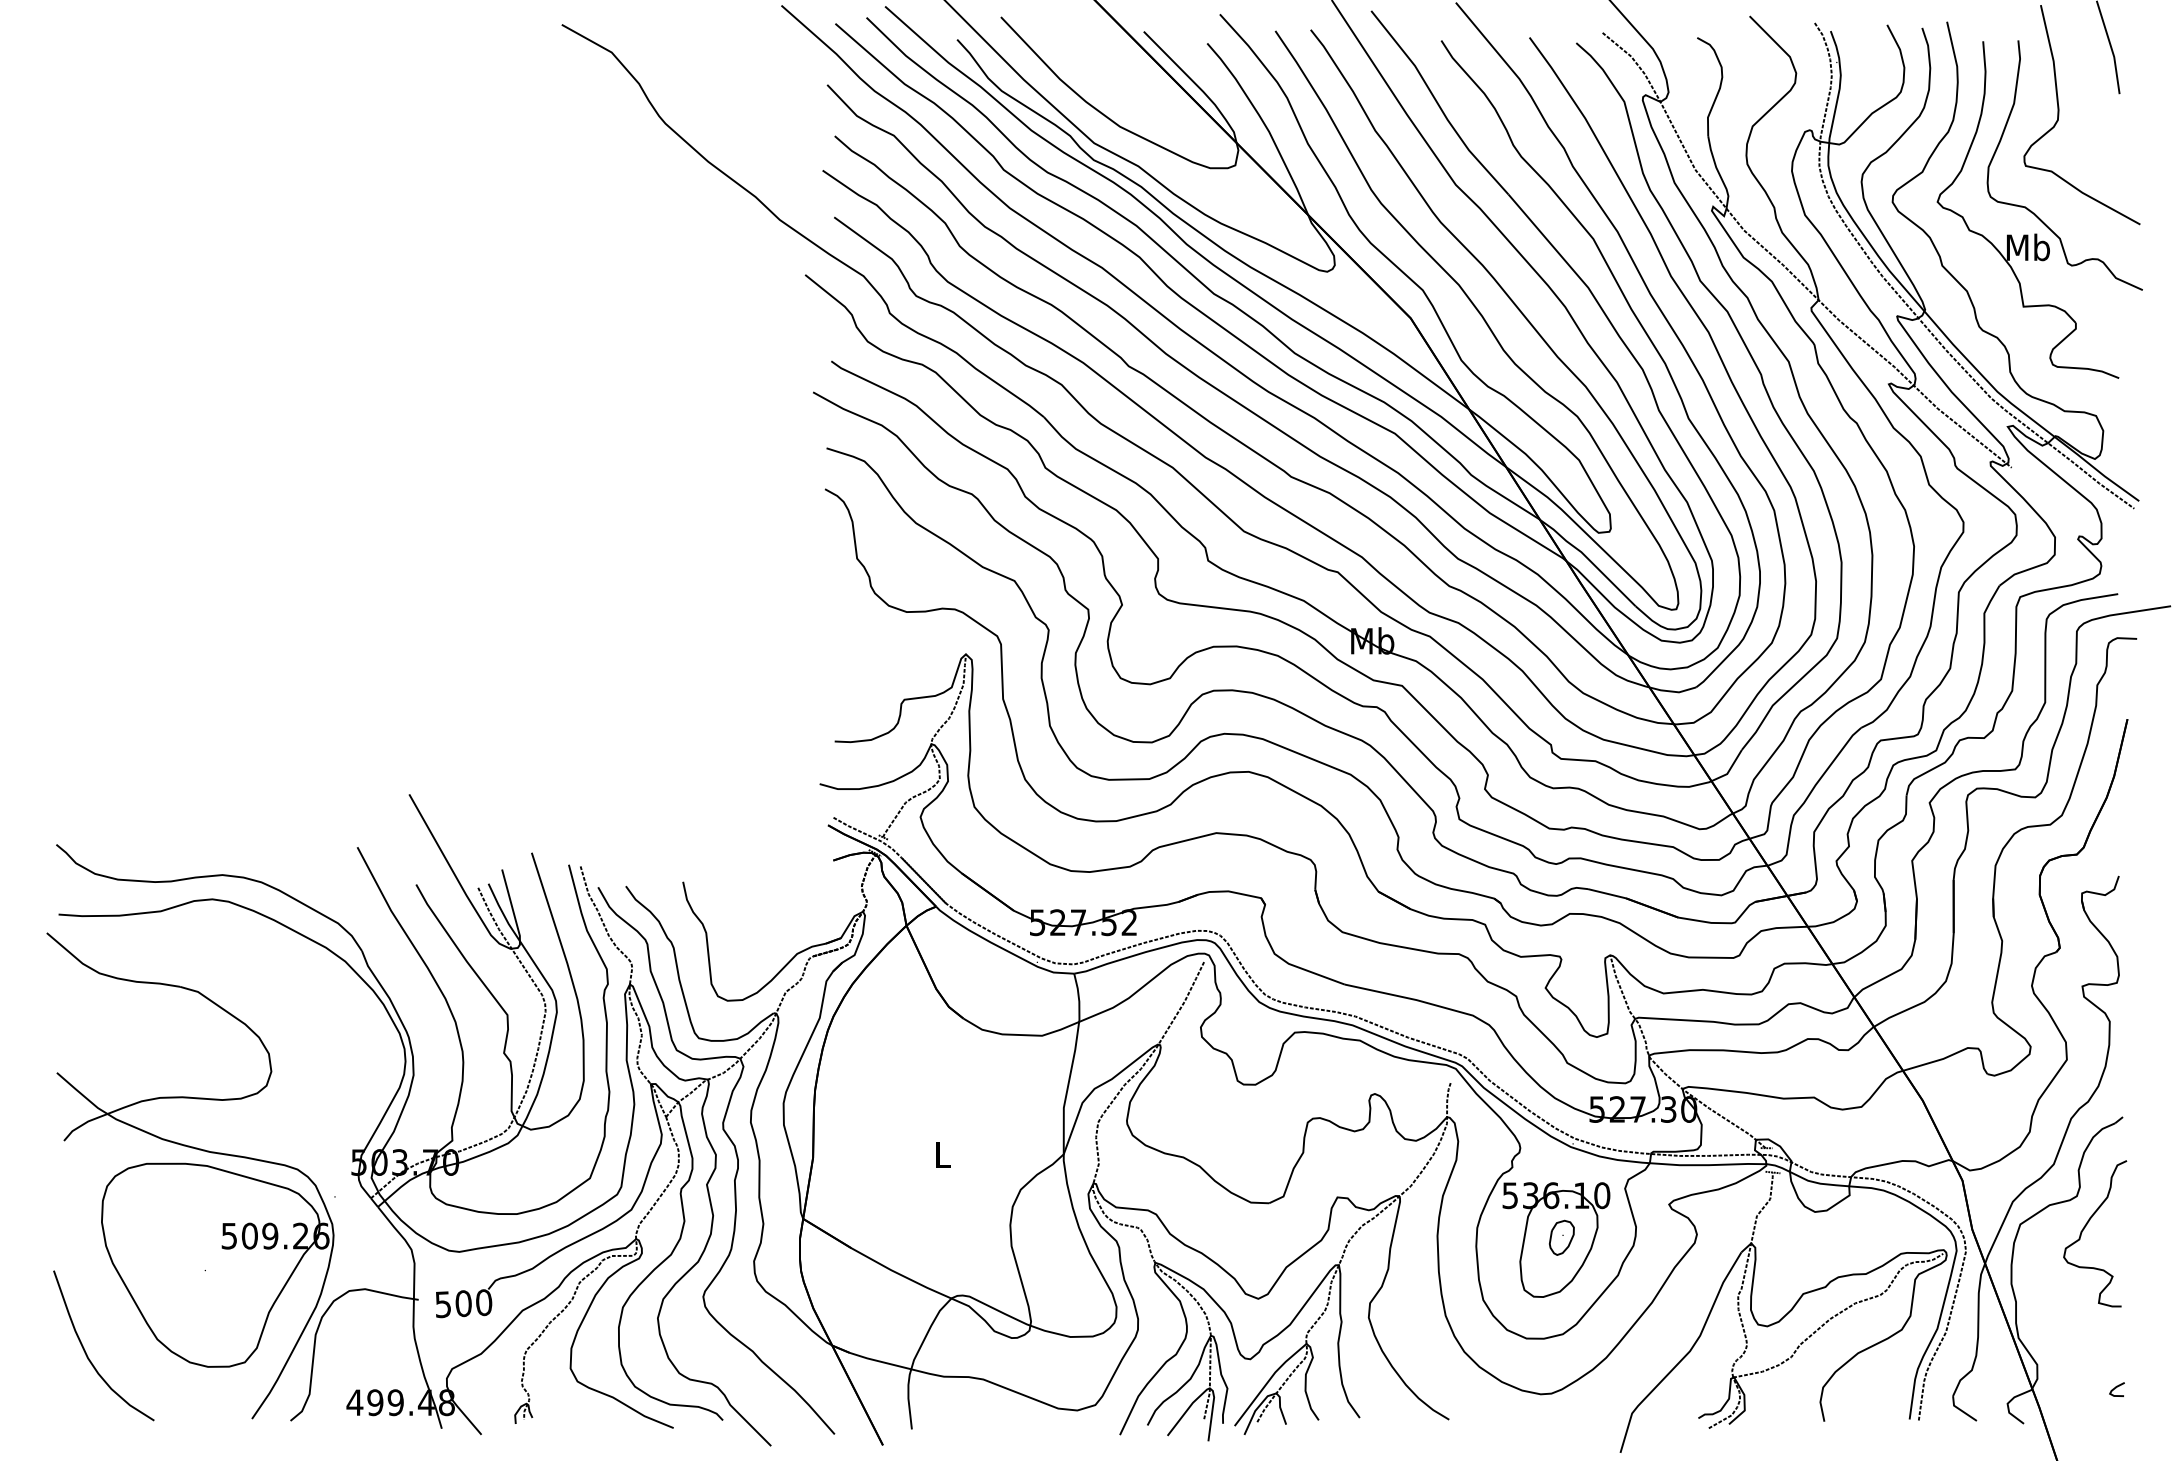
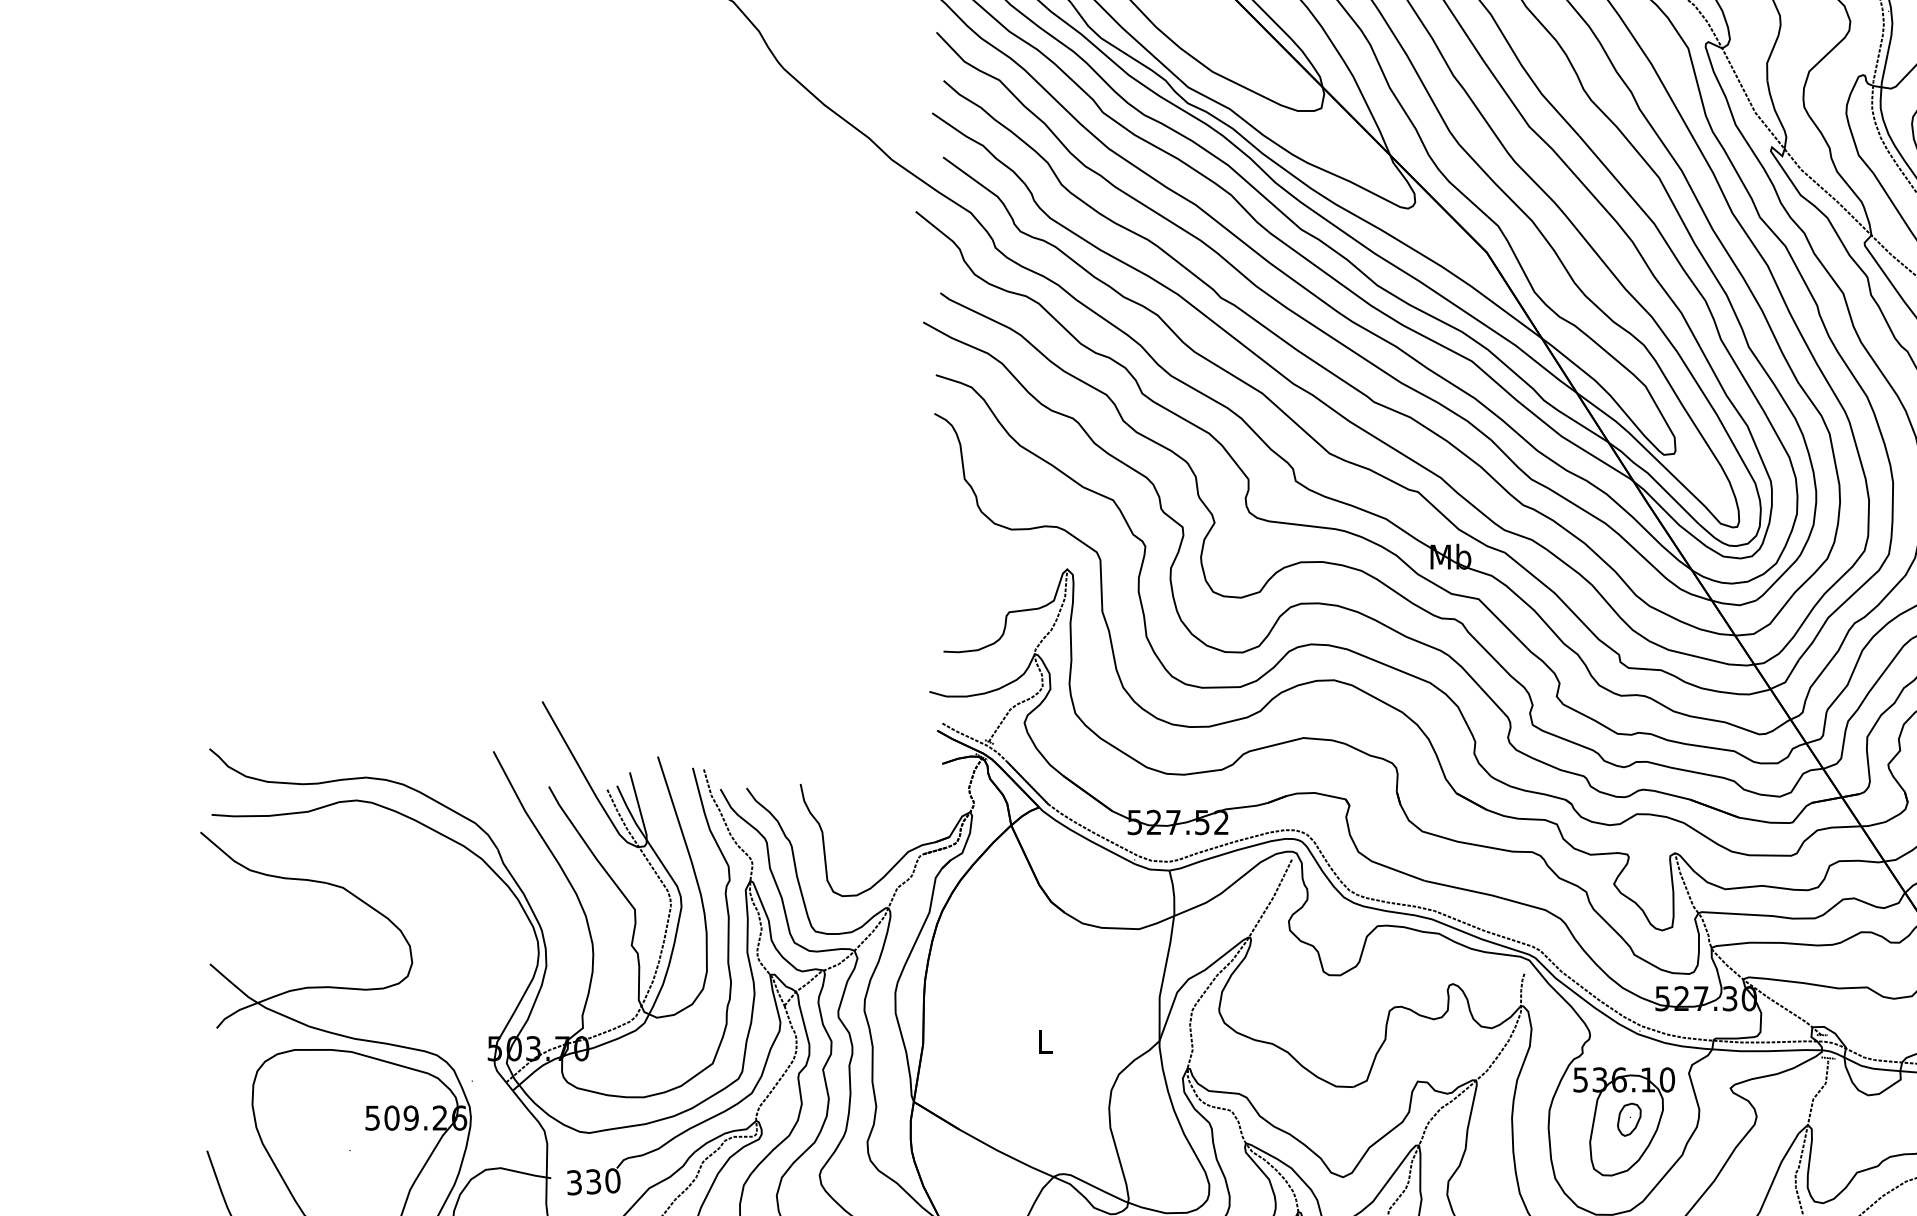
text: (453, 1303) -> (584, 1181), 500 -> 330

